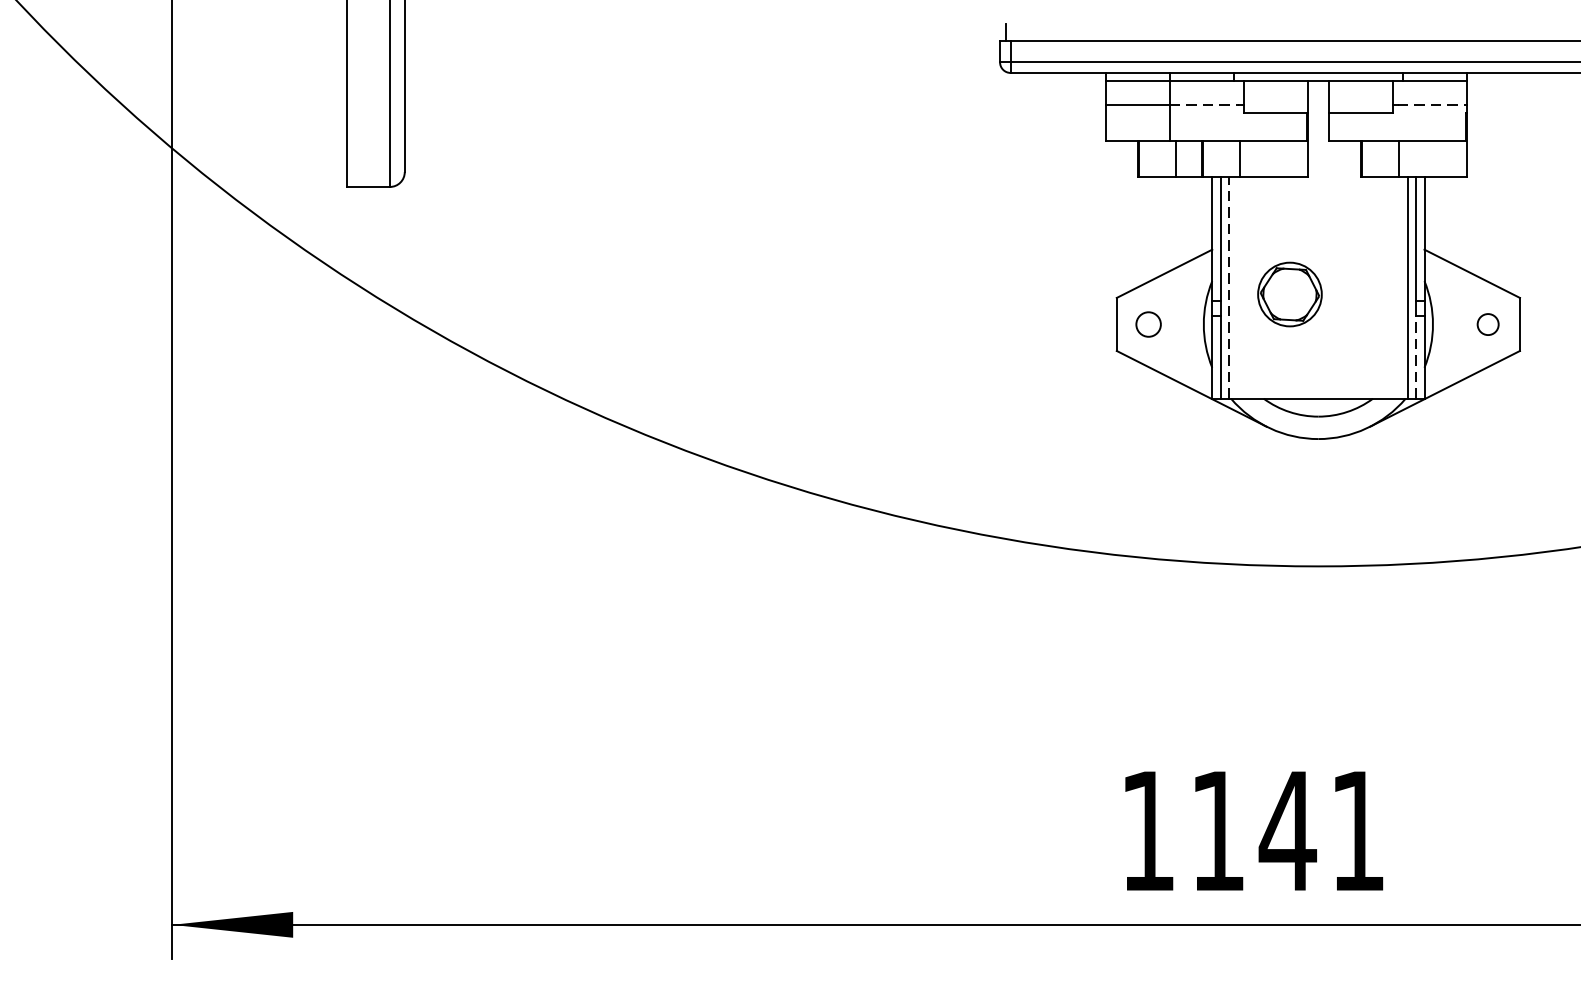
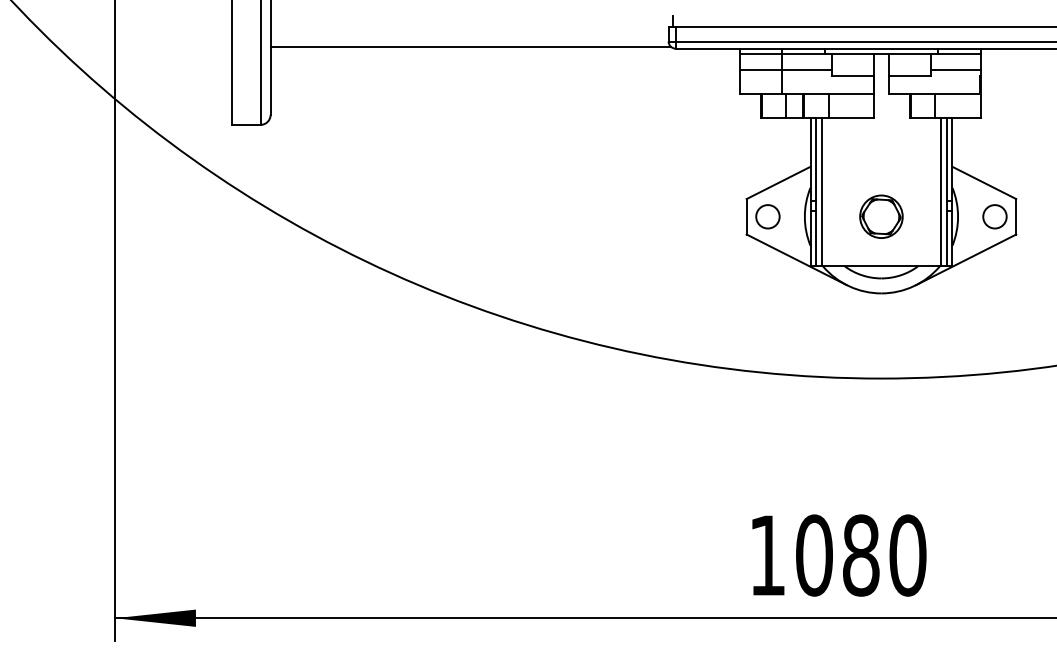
line: (703, 69) -> (470, 46), added
line: (1204, 104) -> (805, 69), dashed -> solid
line: (1433, 104) -> (958, 69), dashed -> solid
line: (1228, 286) -> (821, 191), dashed -> solid
part: (1290, 294) -> (881, 216), moved
circle: (1147, 324) -> (767, 216), size x1.43
circle: (1487, 324) -> (994, 216), size x1.67
line: (1415, 356) -> (946, 238), dashed -> solid
text: (1288, 831) -> (861, 555), 1141 -> 1080

